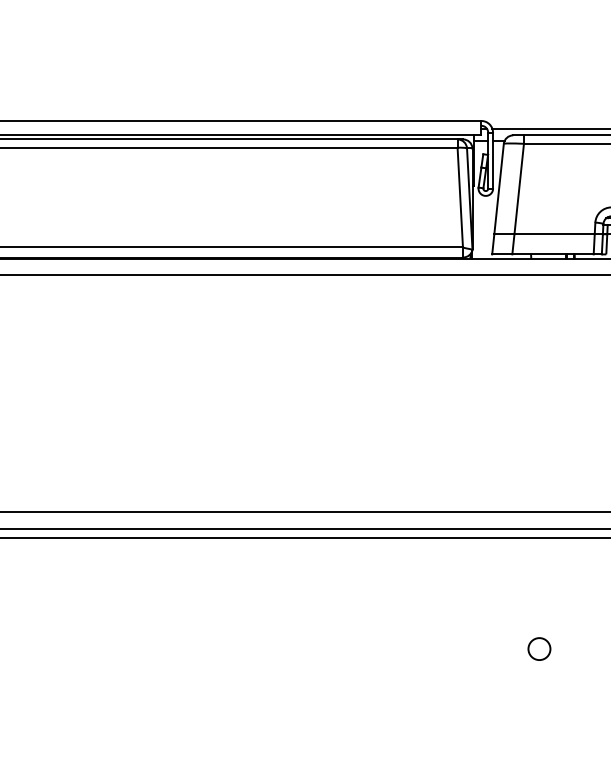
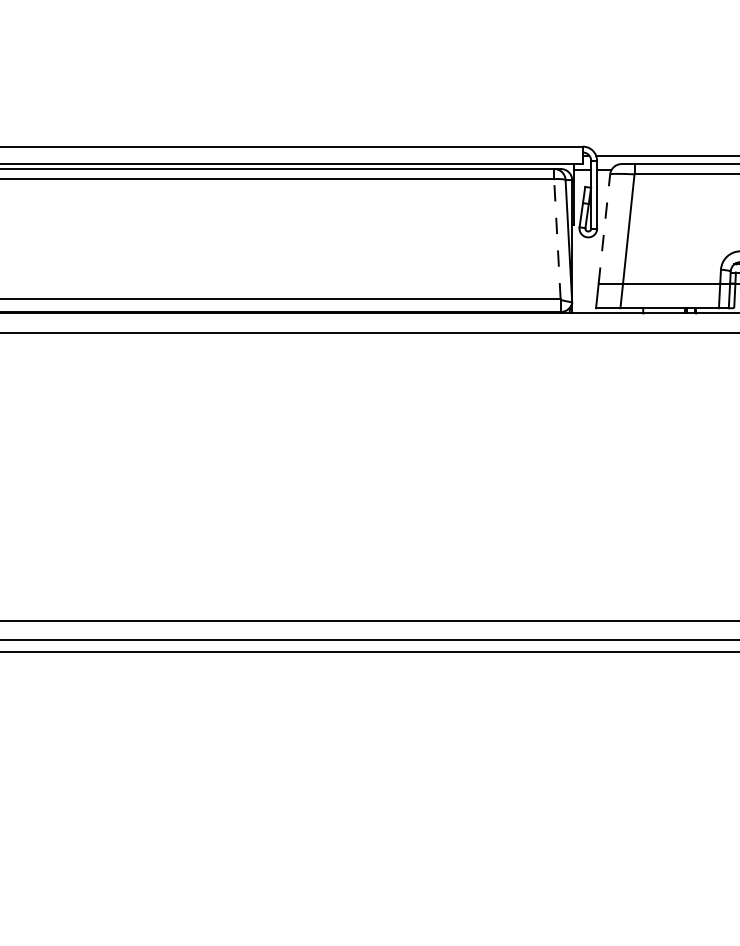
line: (499, 189) -> (604, 229), solid -> dashed
line: (460, 196) -> (557, 238), solid -> dashed
circle: (539, 648) -> (653, 785), removed

